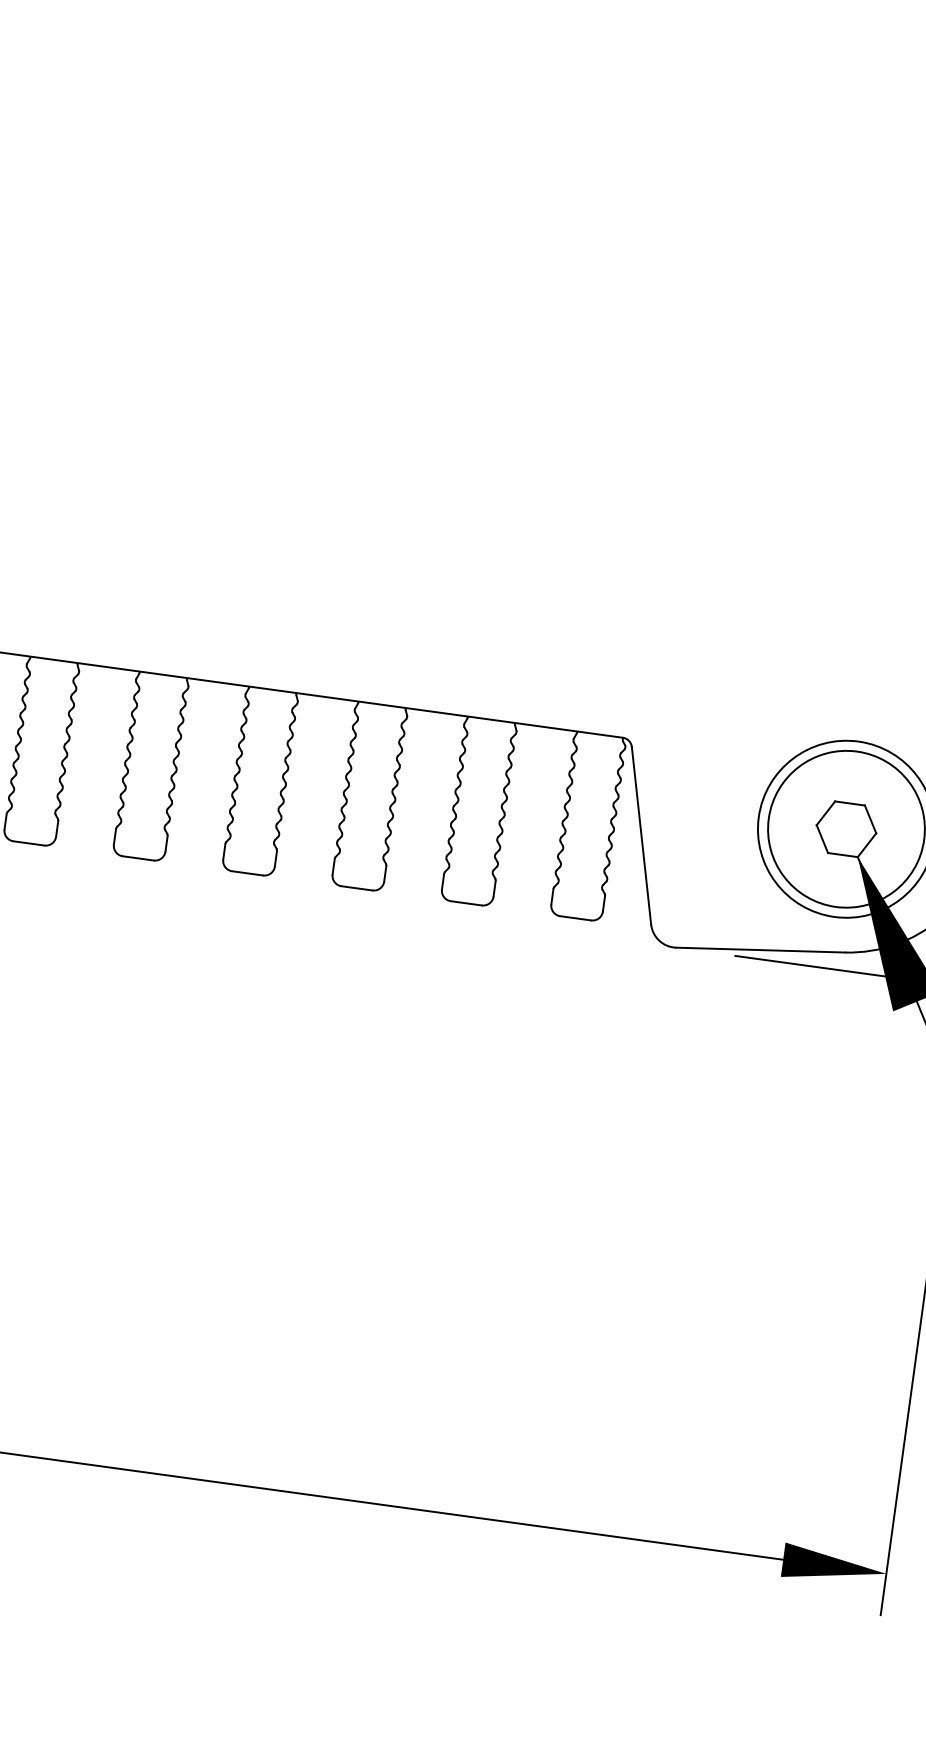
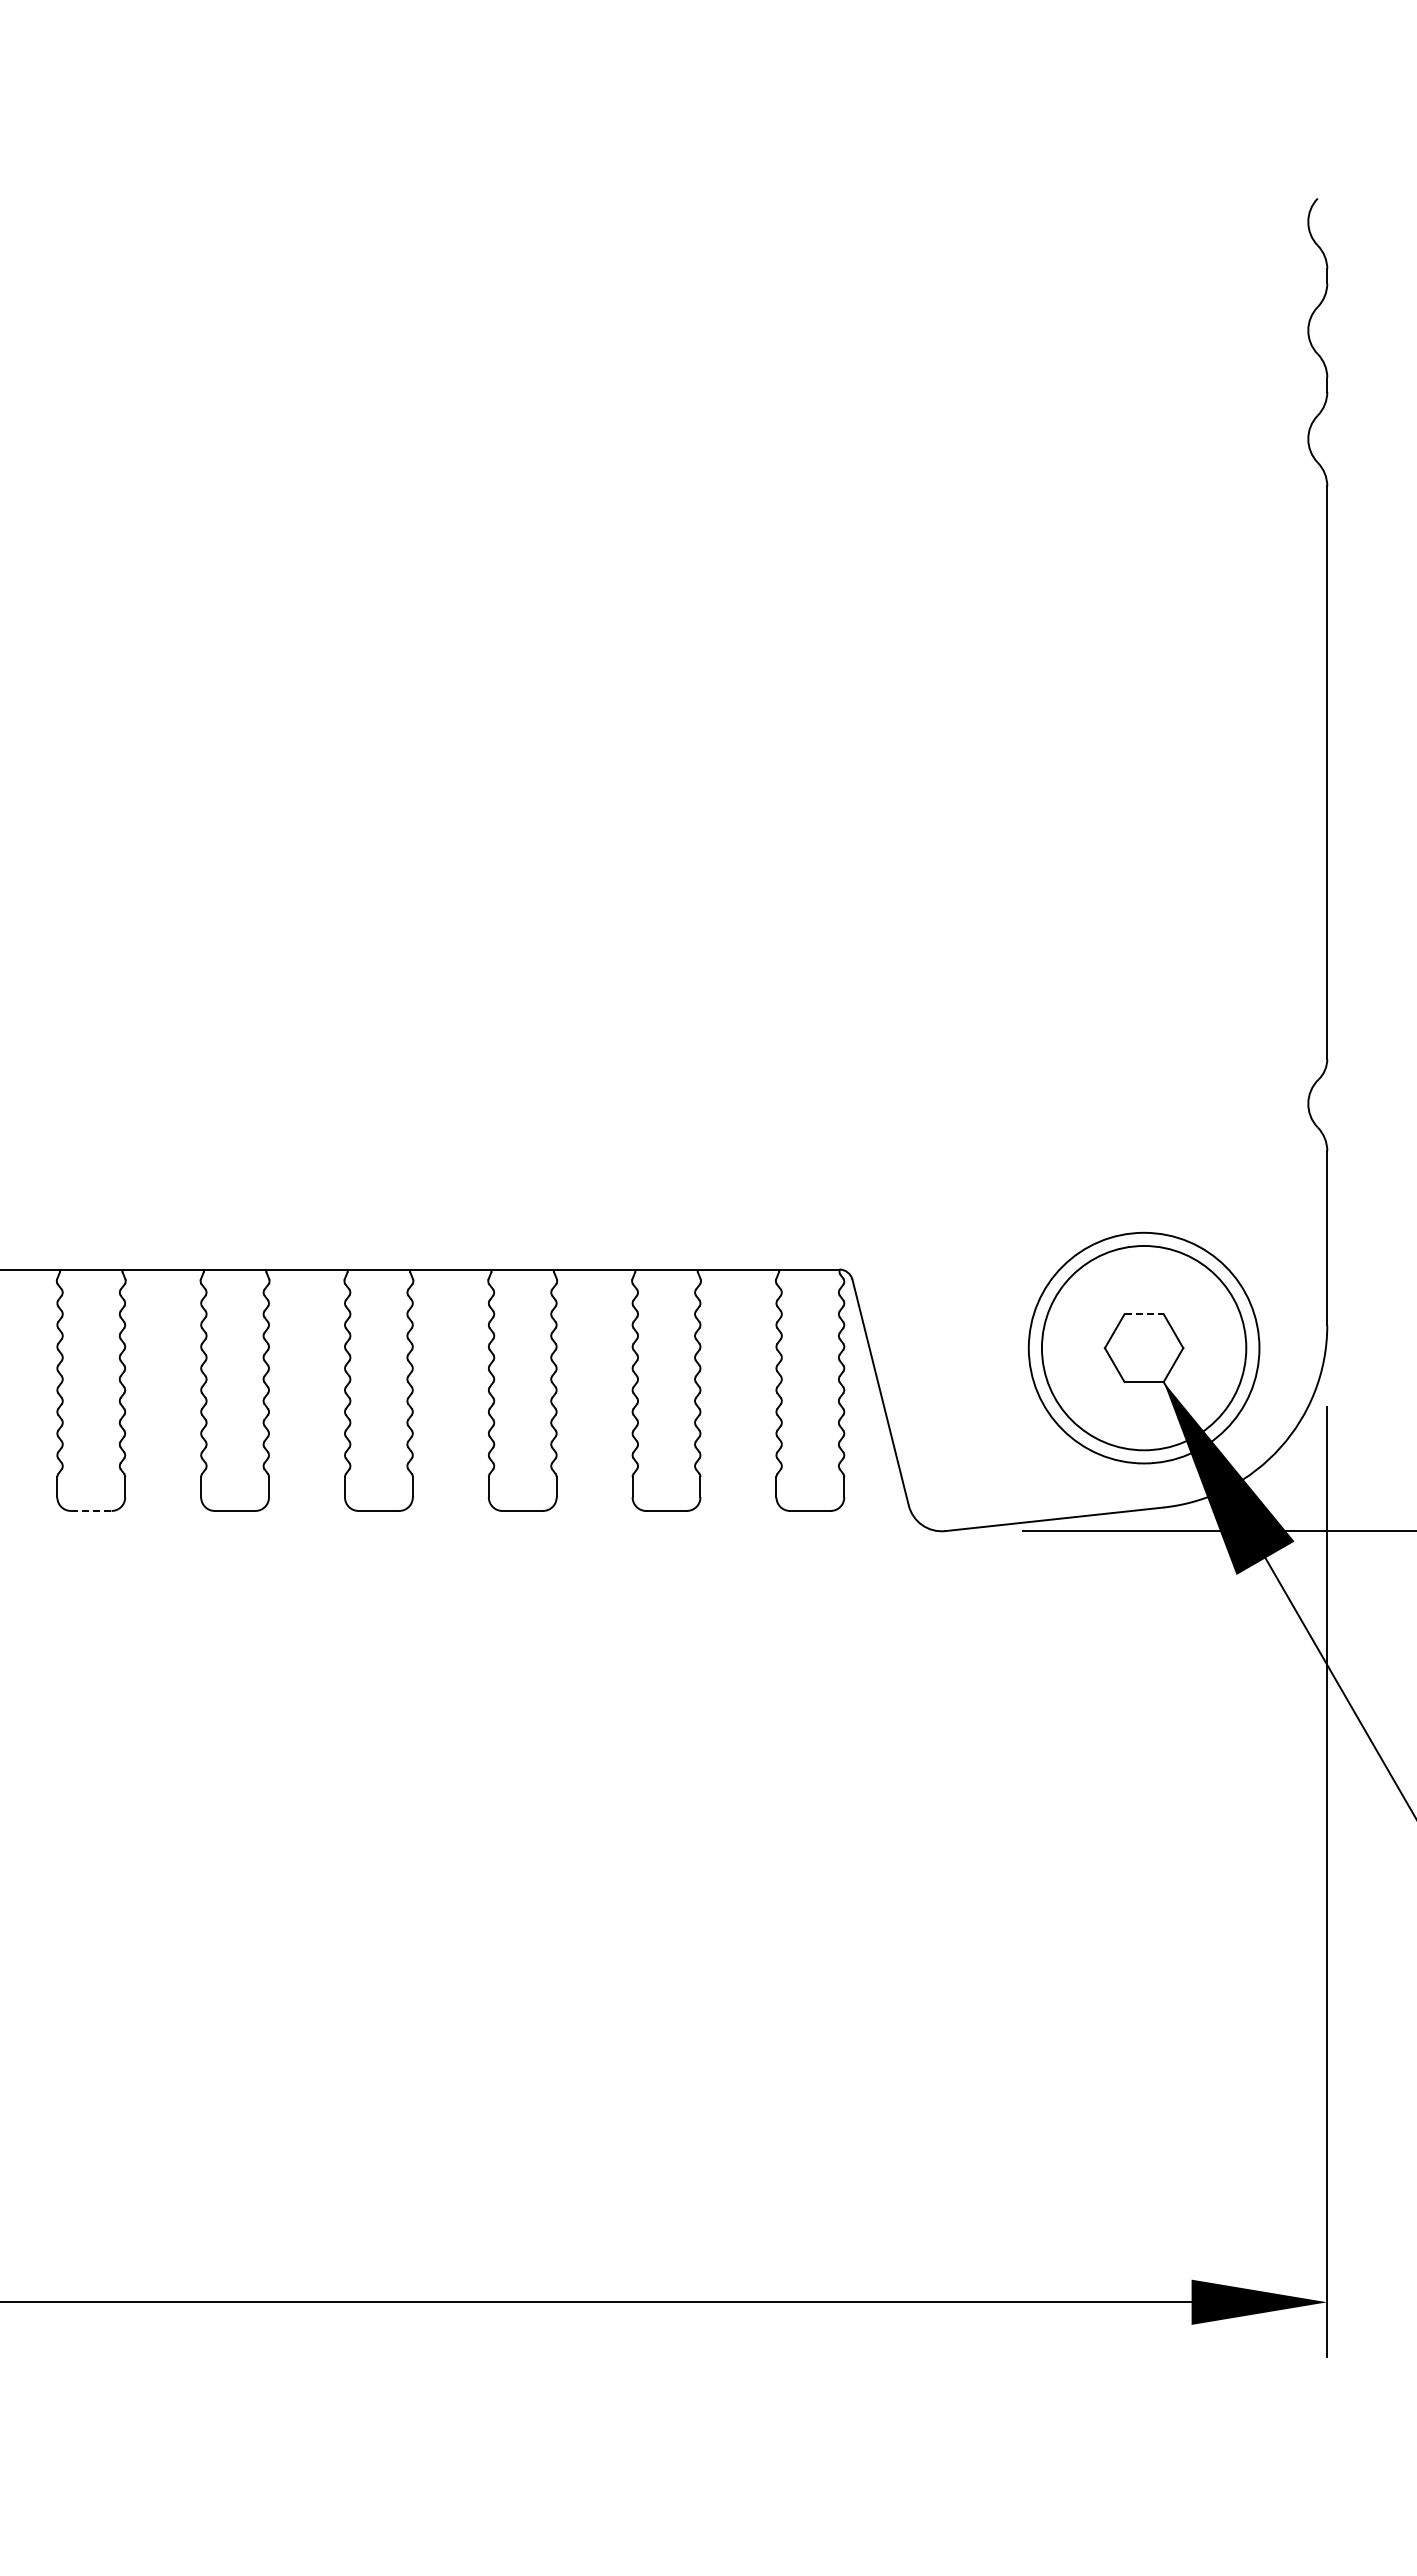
line: (850, 803) -> (1144, 1314), solid -> dashed
line: (29, 843) -> (91, 1510), solid -> dashed

